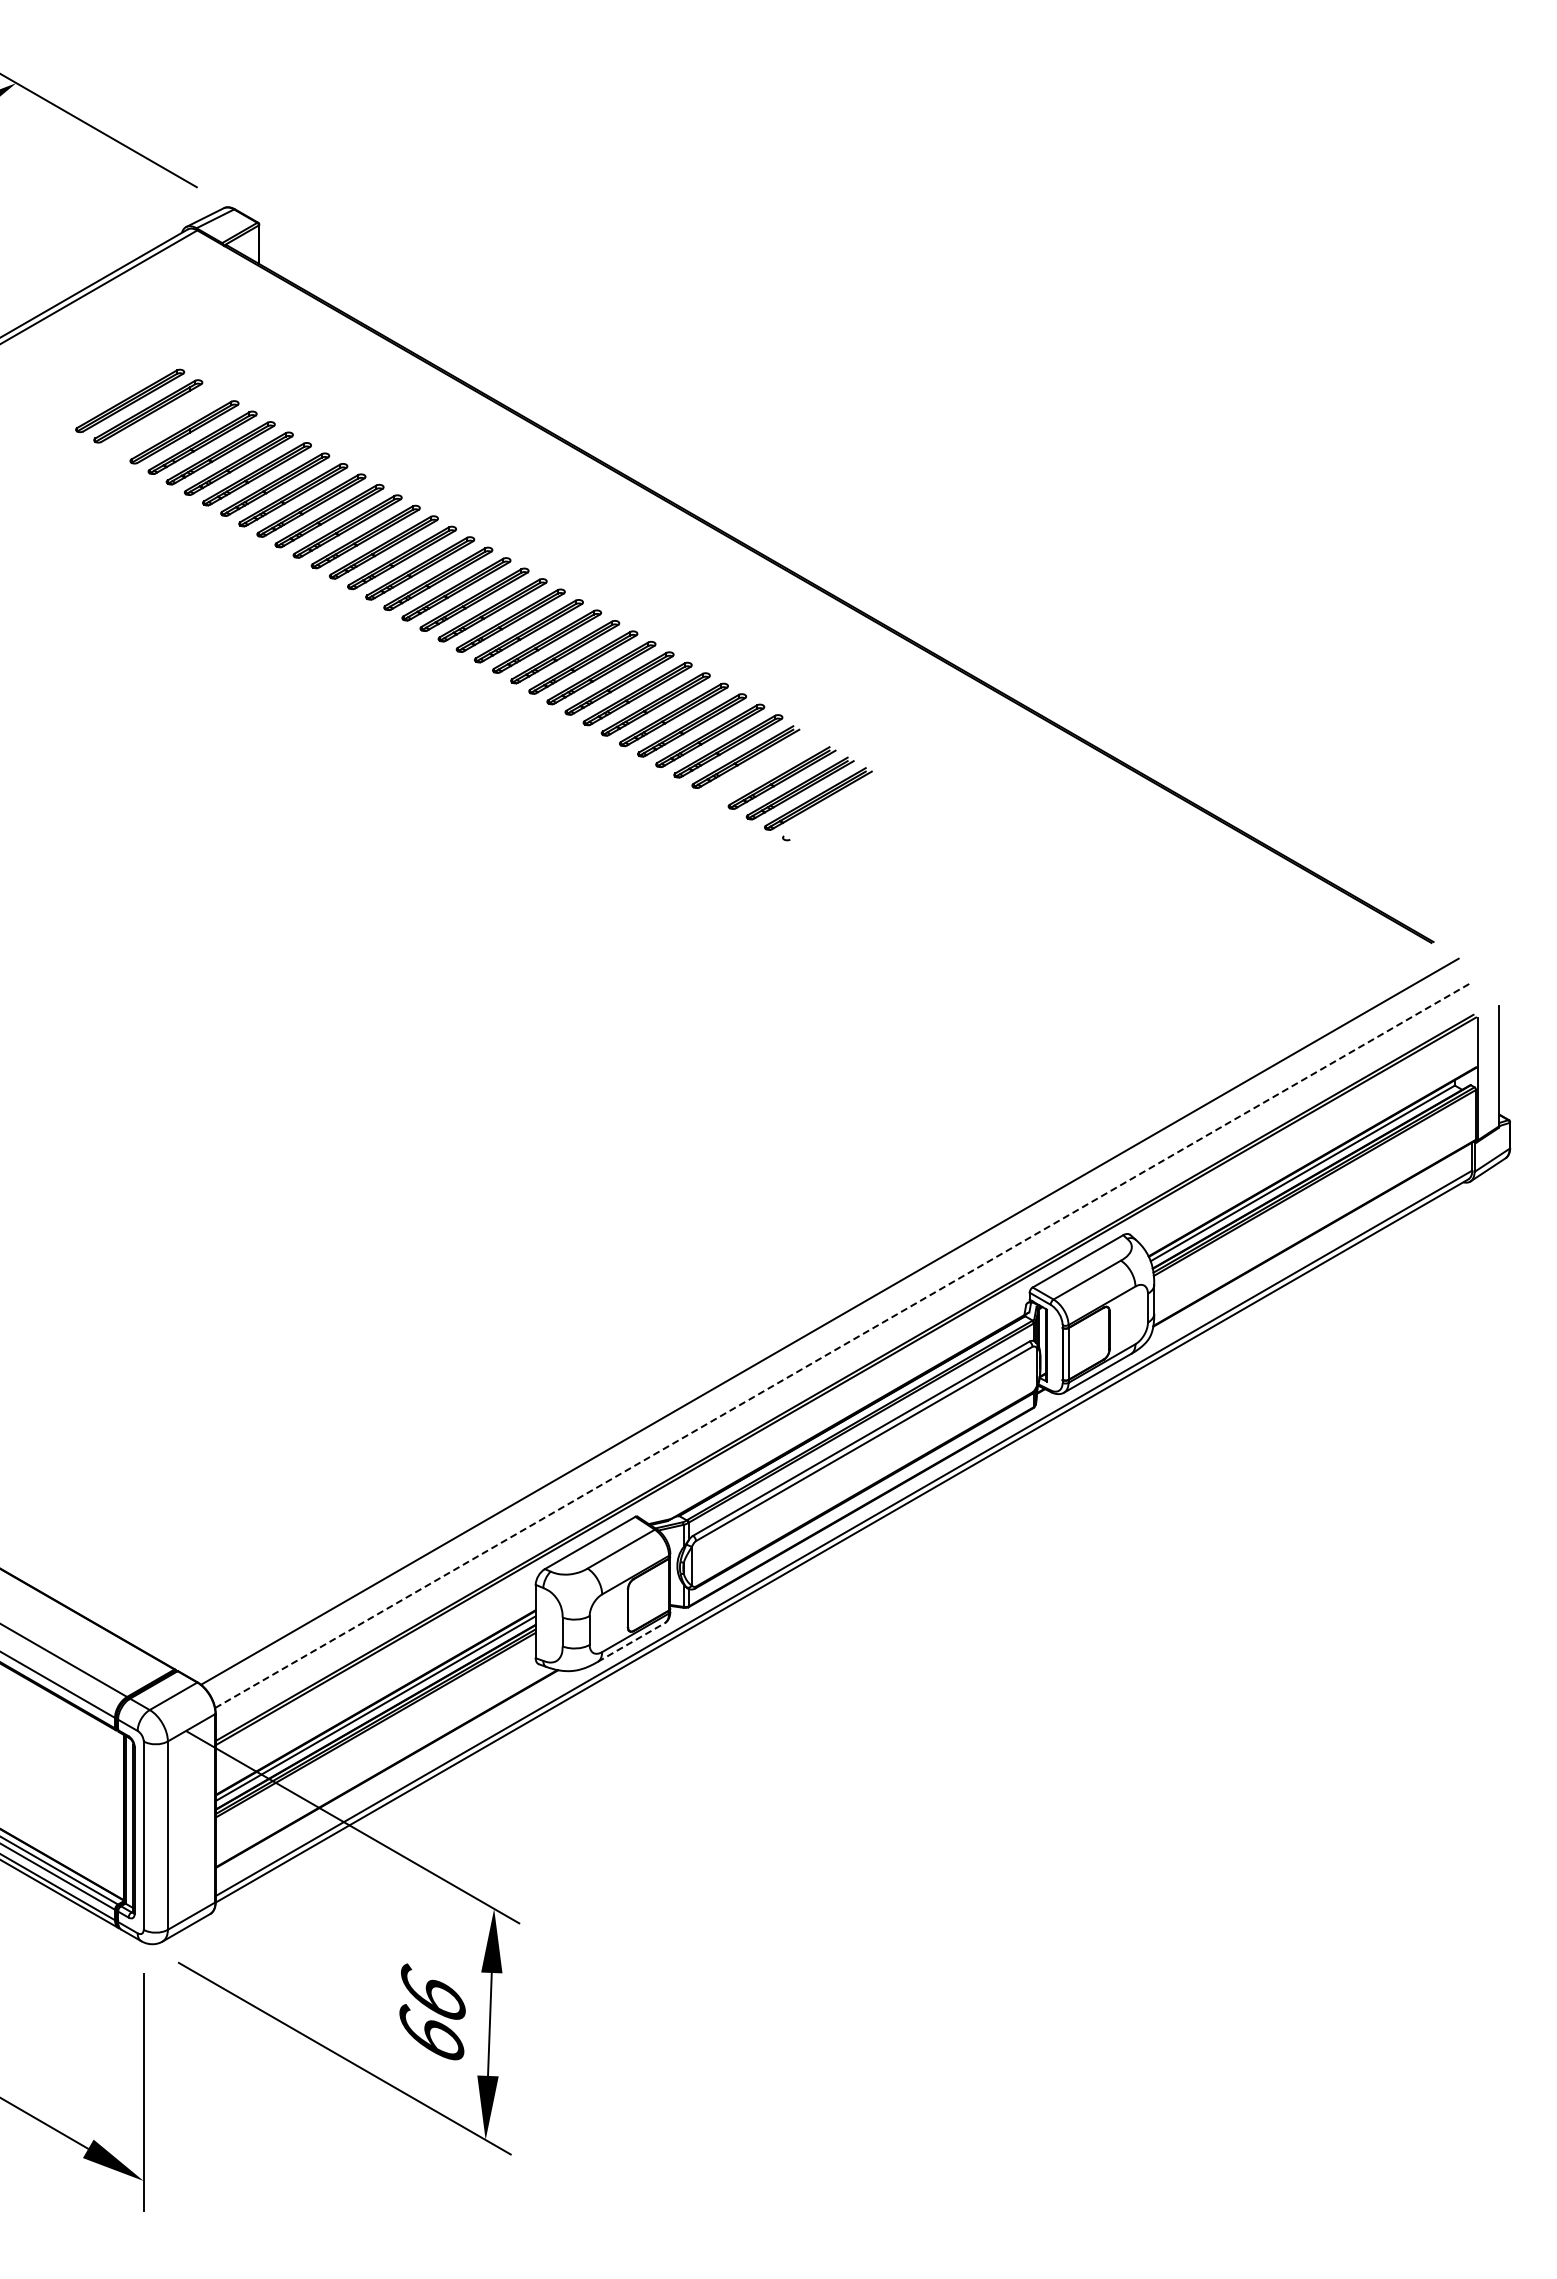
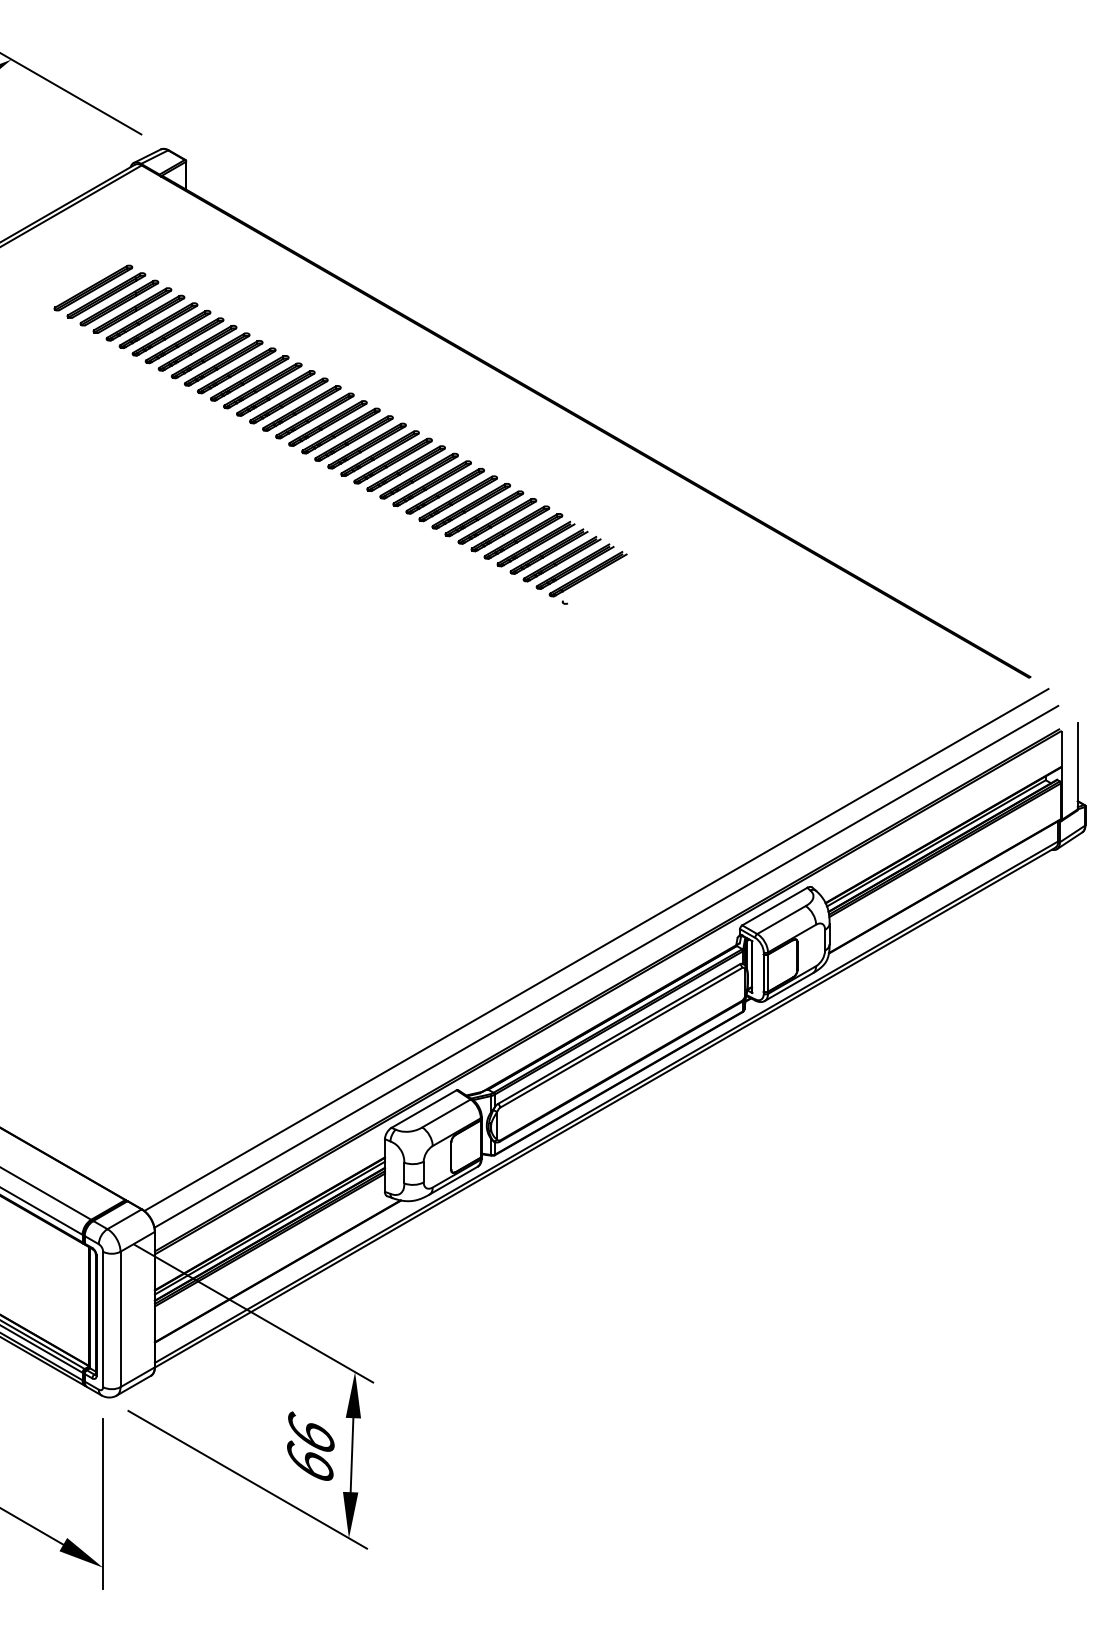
part: (166, 421) -> (119, 302), added
part: (763, 767) -> (548, 551), added
line: (843, 1345) -> (606, 967), dashed -> solid
line: (631, 1642) -> (453, 1180), dashed -> solid

